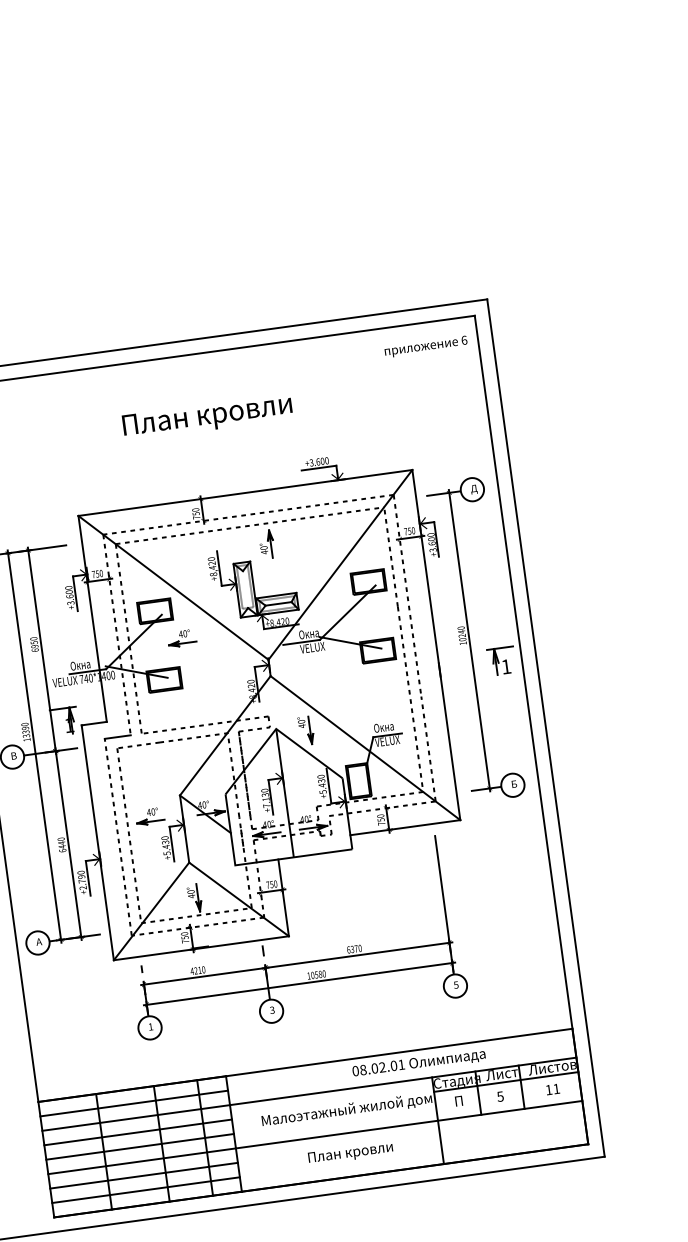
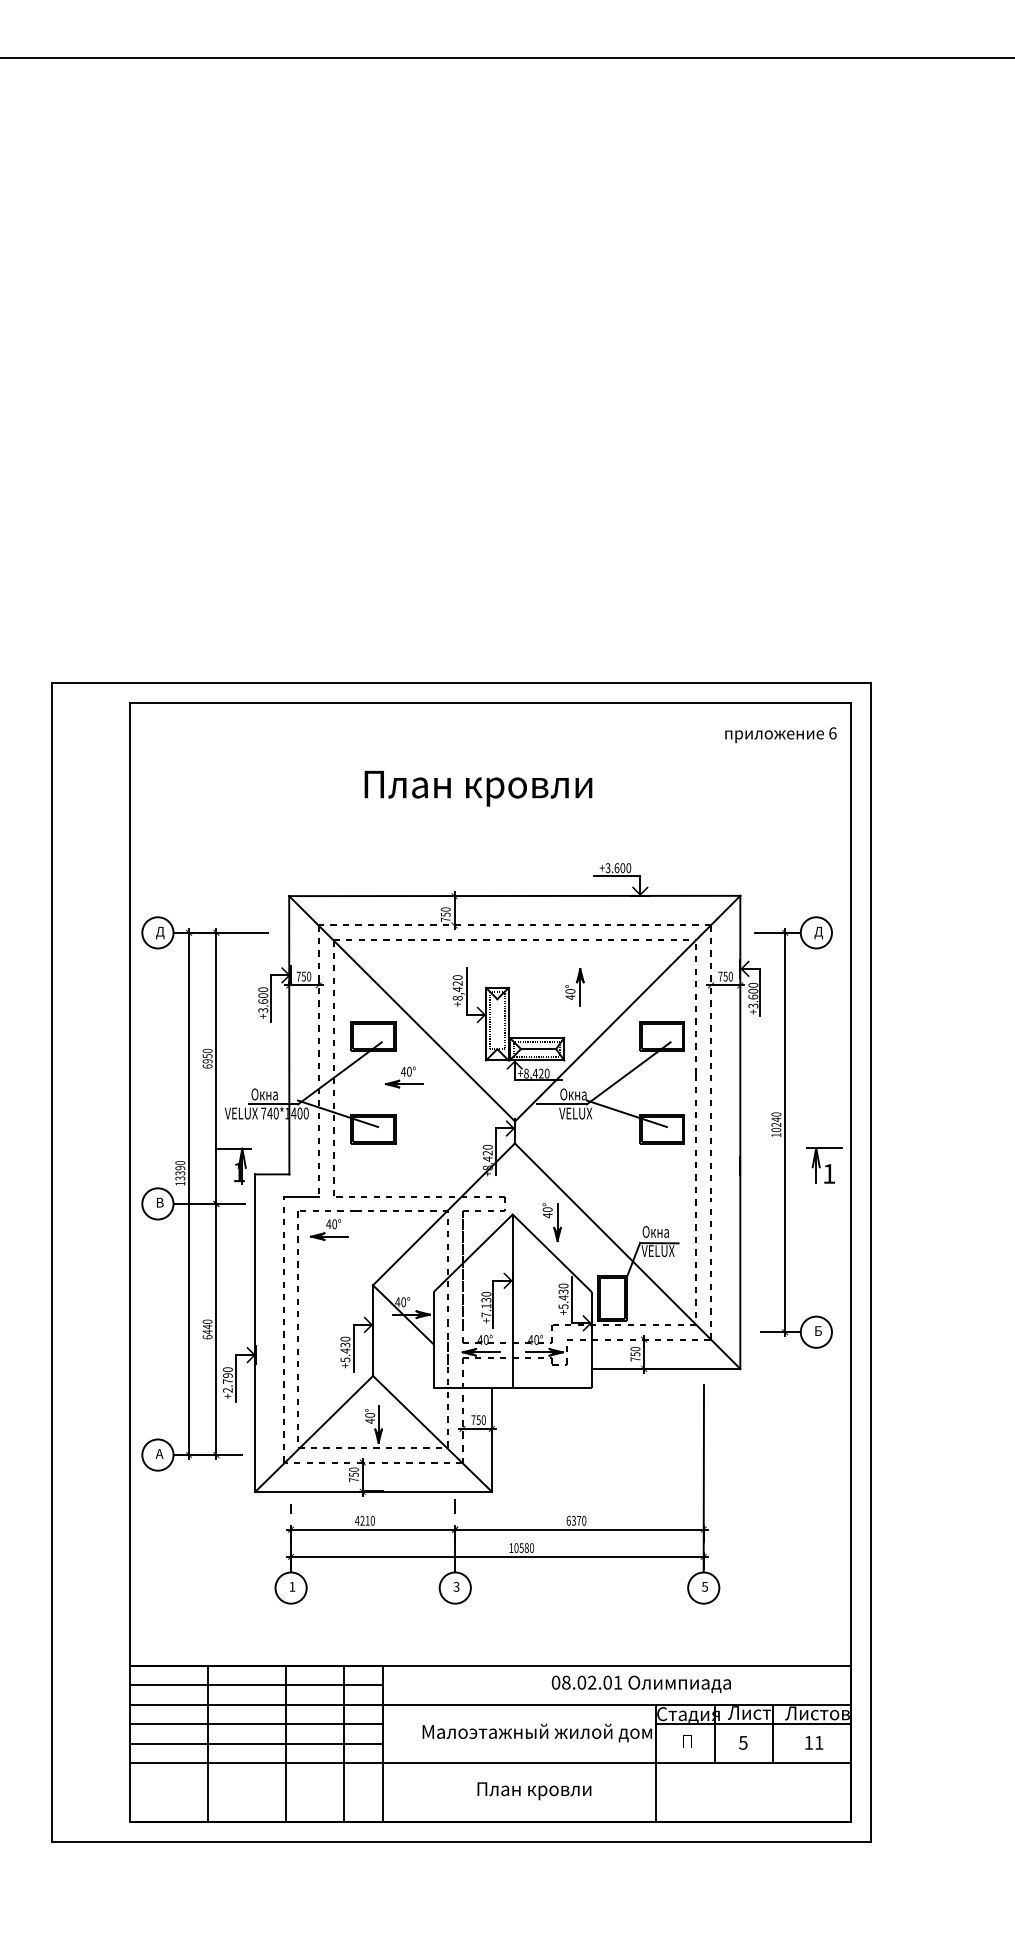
part: (266, 544) -> (574, 987), moved
part: (150, 816) -> (329, 1229), moved
line: (144, 1175) -> (256, 1782), removed
line: (146, 1190) -> (256, 1802), removed

